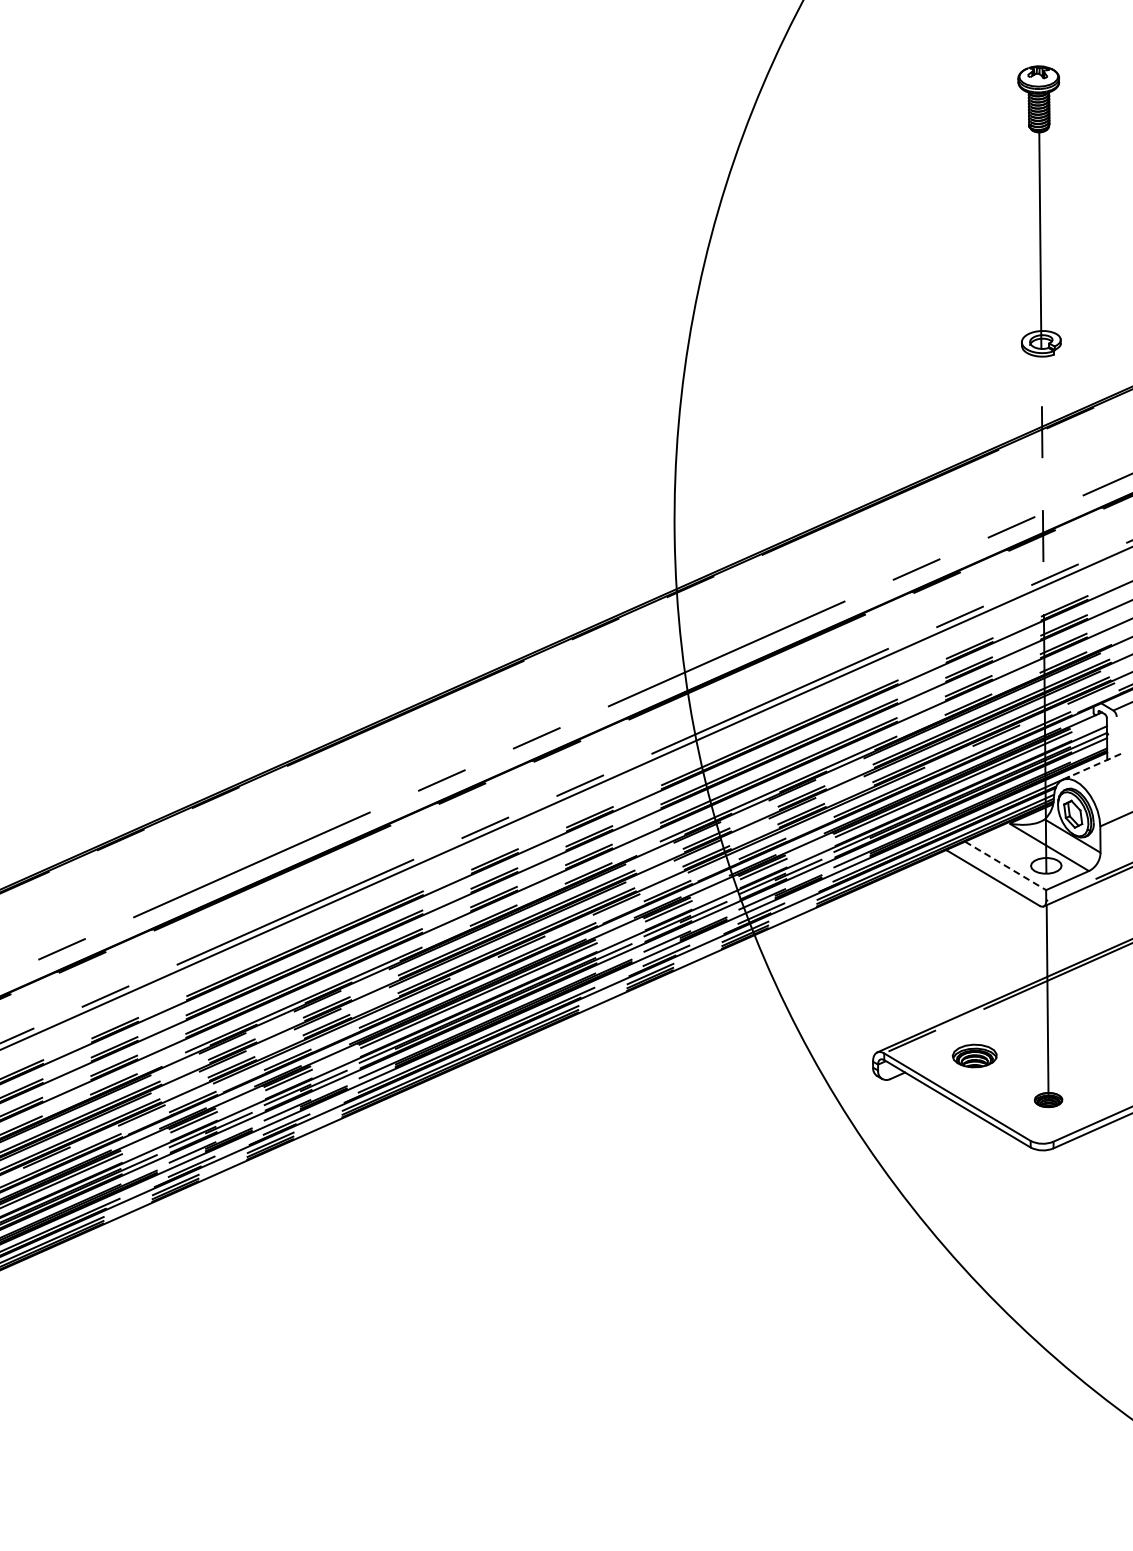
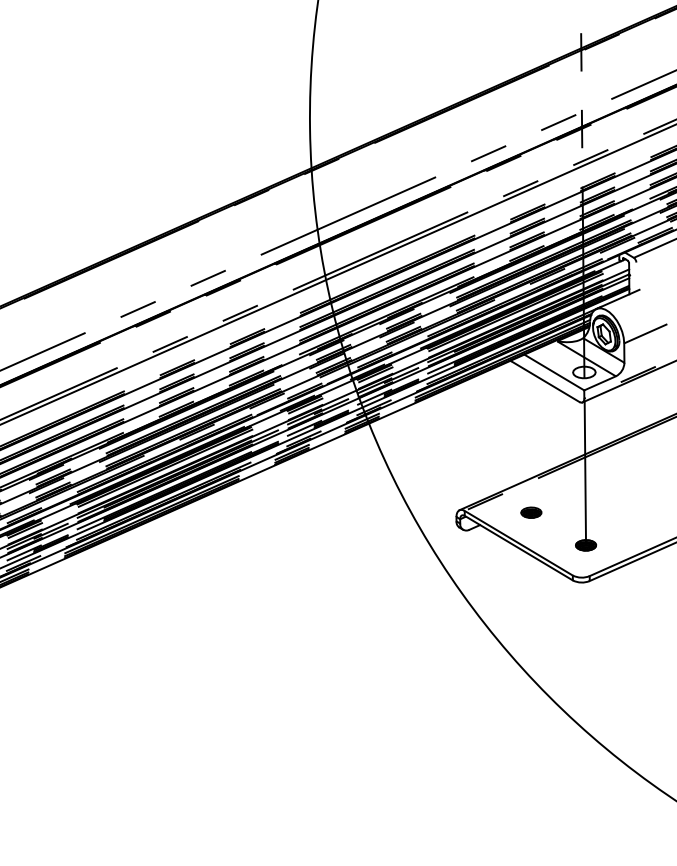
line: (1091, 766) -> (617, 299), dashed -> solid
line: (1006, 866) -> (554, 372), dashed -> solid
part: (973, 1055) -> (530, 512), size x0.62

